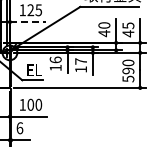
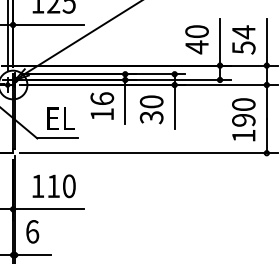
line: (28, 22) -> (49, 25), dashed -> solid
text: (128, 29) -> (244, 39), 45 -> 54
text: (81, 65) -> (152, 109), 17 -> 30
text: (128, 78) -> (244, 134), 590 -> 190
text: (30, 104) -> (53, 185), 100 -> 110

